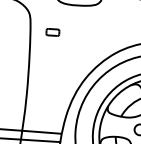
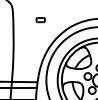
part: (52, 33) -> (40, 20), moved

